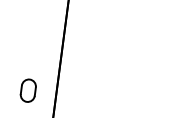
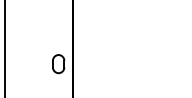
part: (28, 91) -> (58, 64), moved

